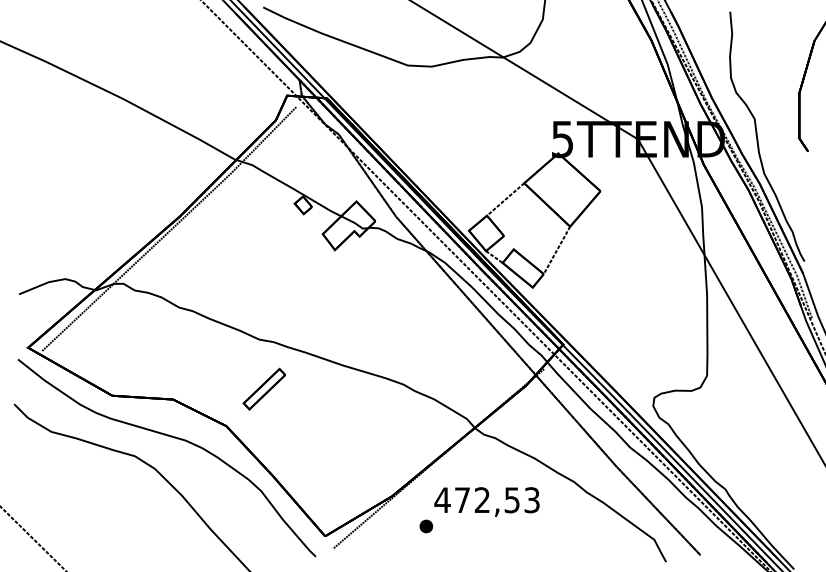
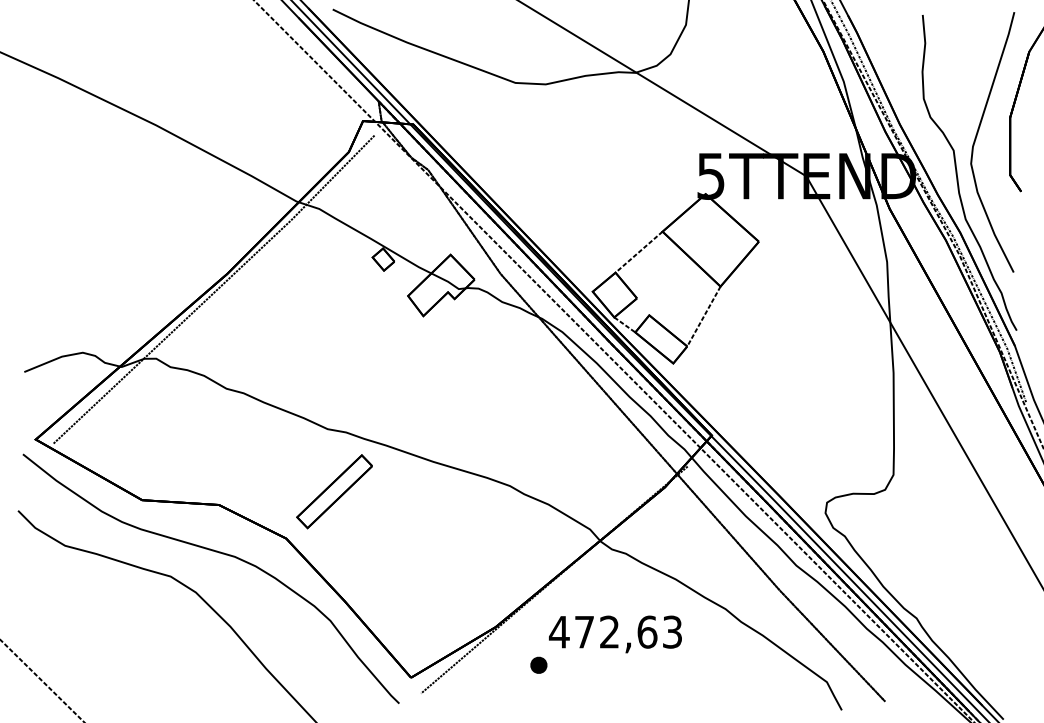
curve: (773, 108) -> (977, 137), added
part: (263, 389) -> (333, 492), size x1.43
text: (512, 500) -> (647, 632), 472,53 -> 472,63

